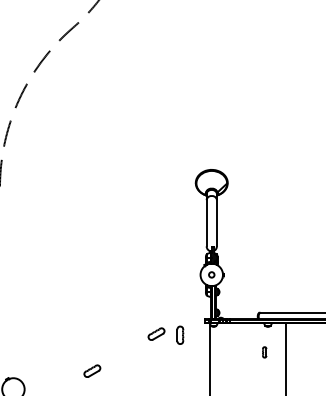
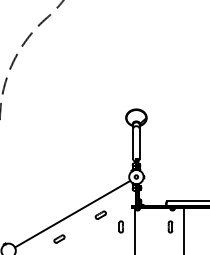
line: (112, 331) -> (72, 213), added
part: (179, 334) -> (120, 226), moved
part: (264, 351) -> (170, 226), size x1.67

